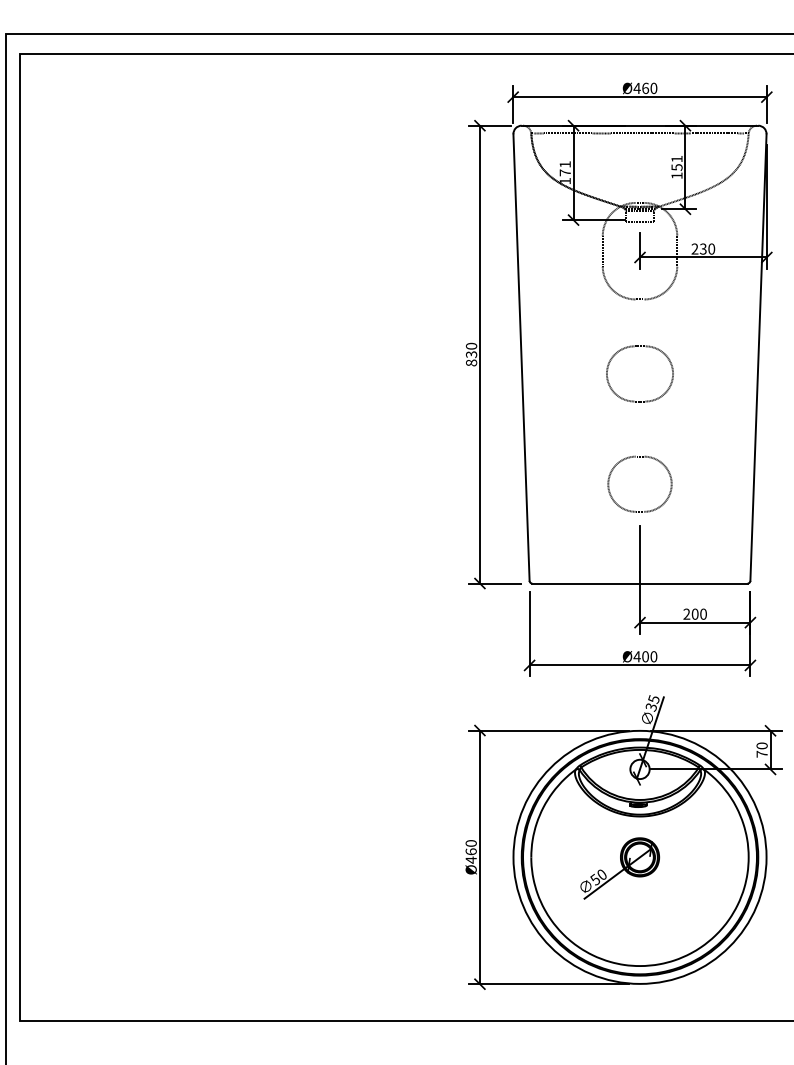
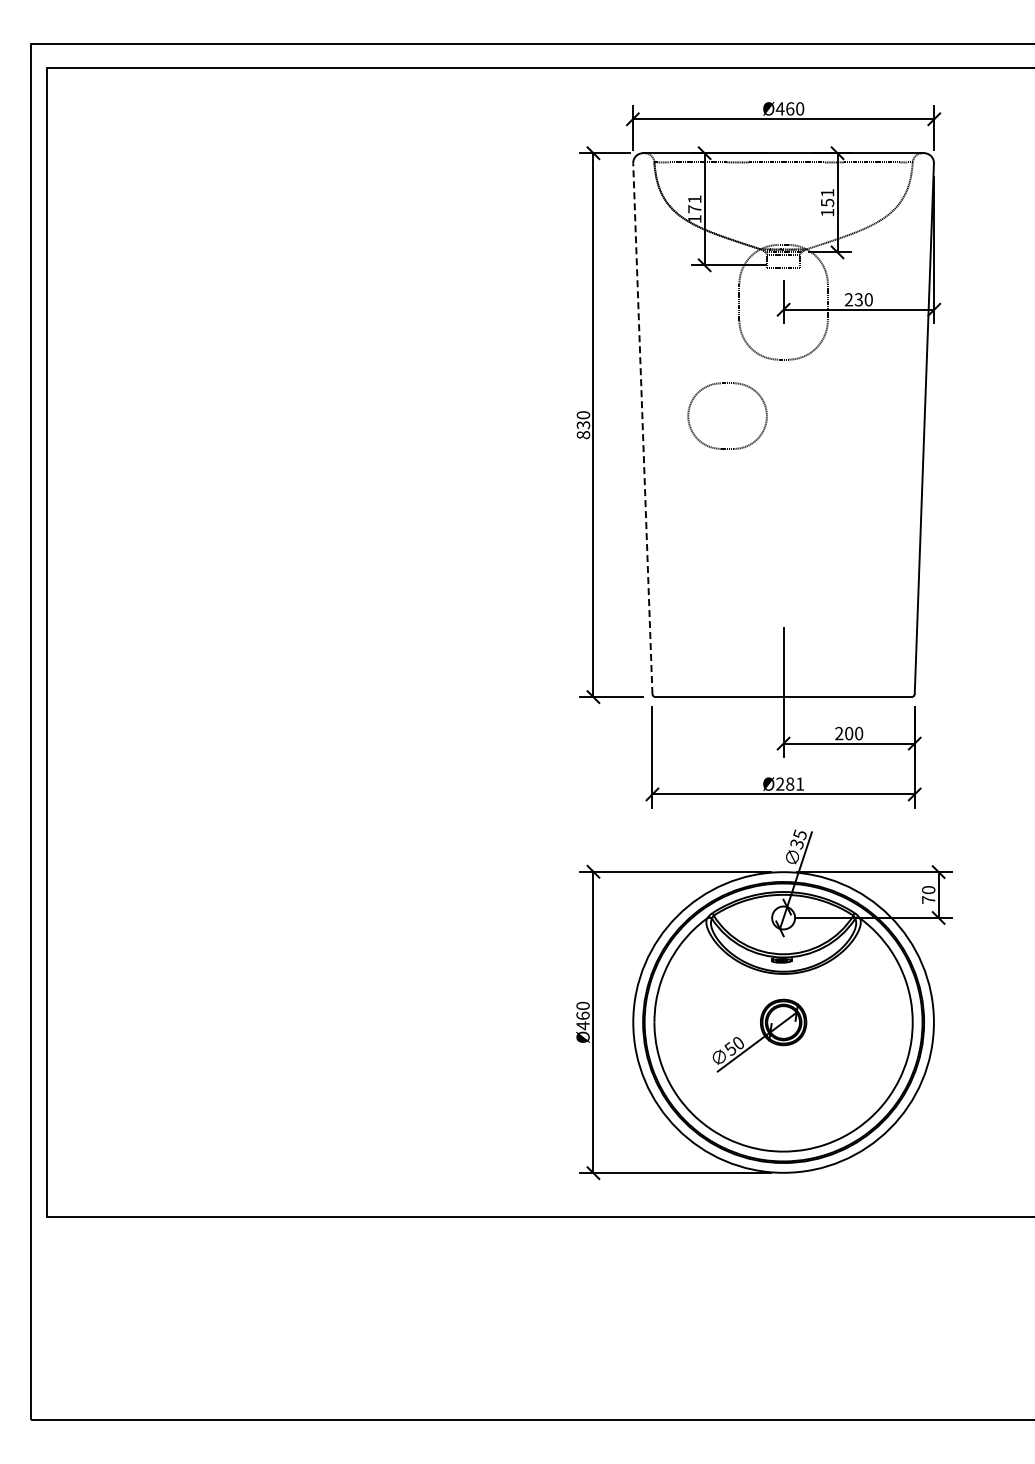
part: (634, 347) -> (720, 384), moved
line: (521, 357) -> (642, 428), solid -> dashed
part: (635, 457) -> (778, 547), removed
text: (644, 656) -> (789, 783), Ø400 -> Ø281

